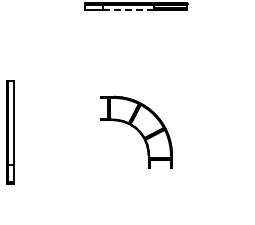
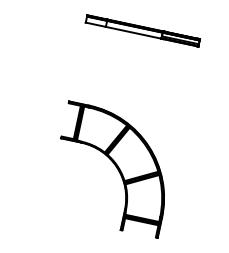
line: (129, 10) -> (134, 33), dashed -> solid
part: (136, 132) -> (113, 169), size x1.43

